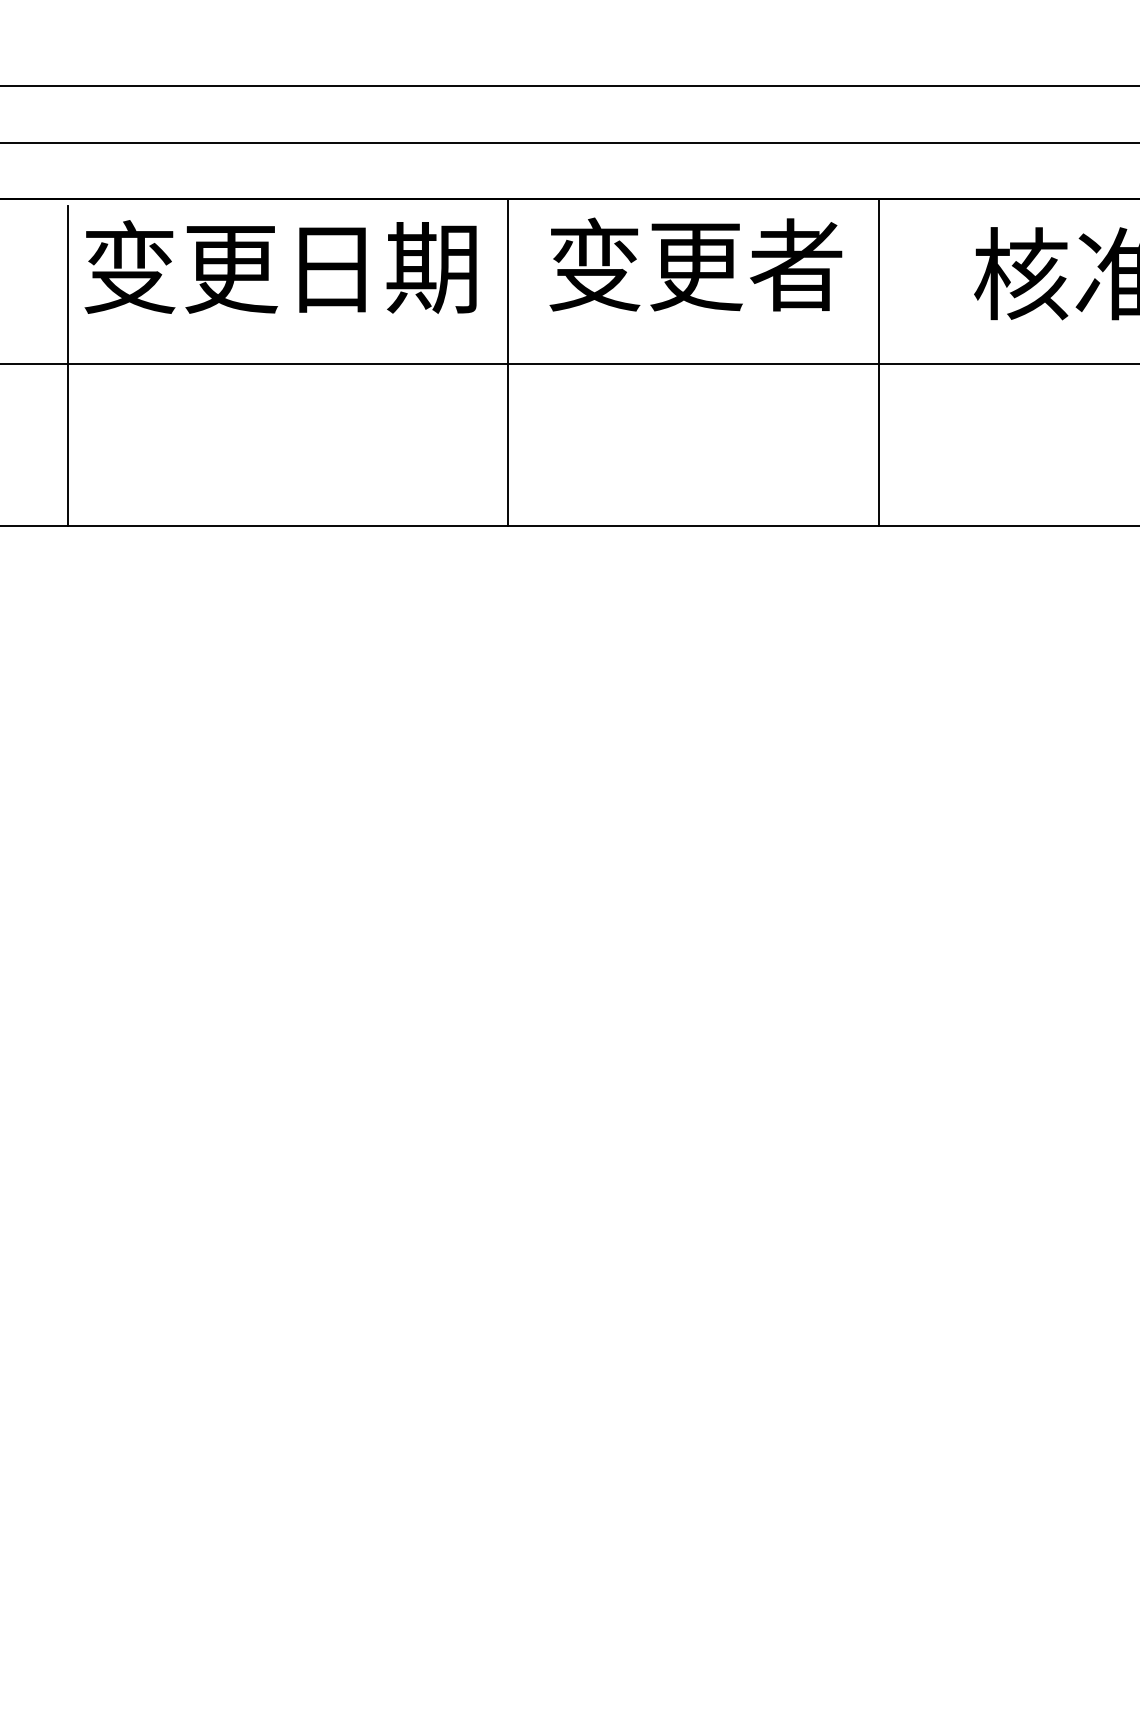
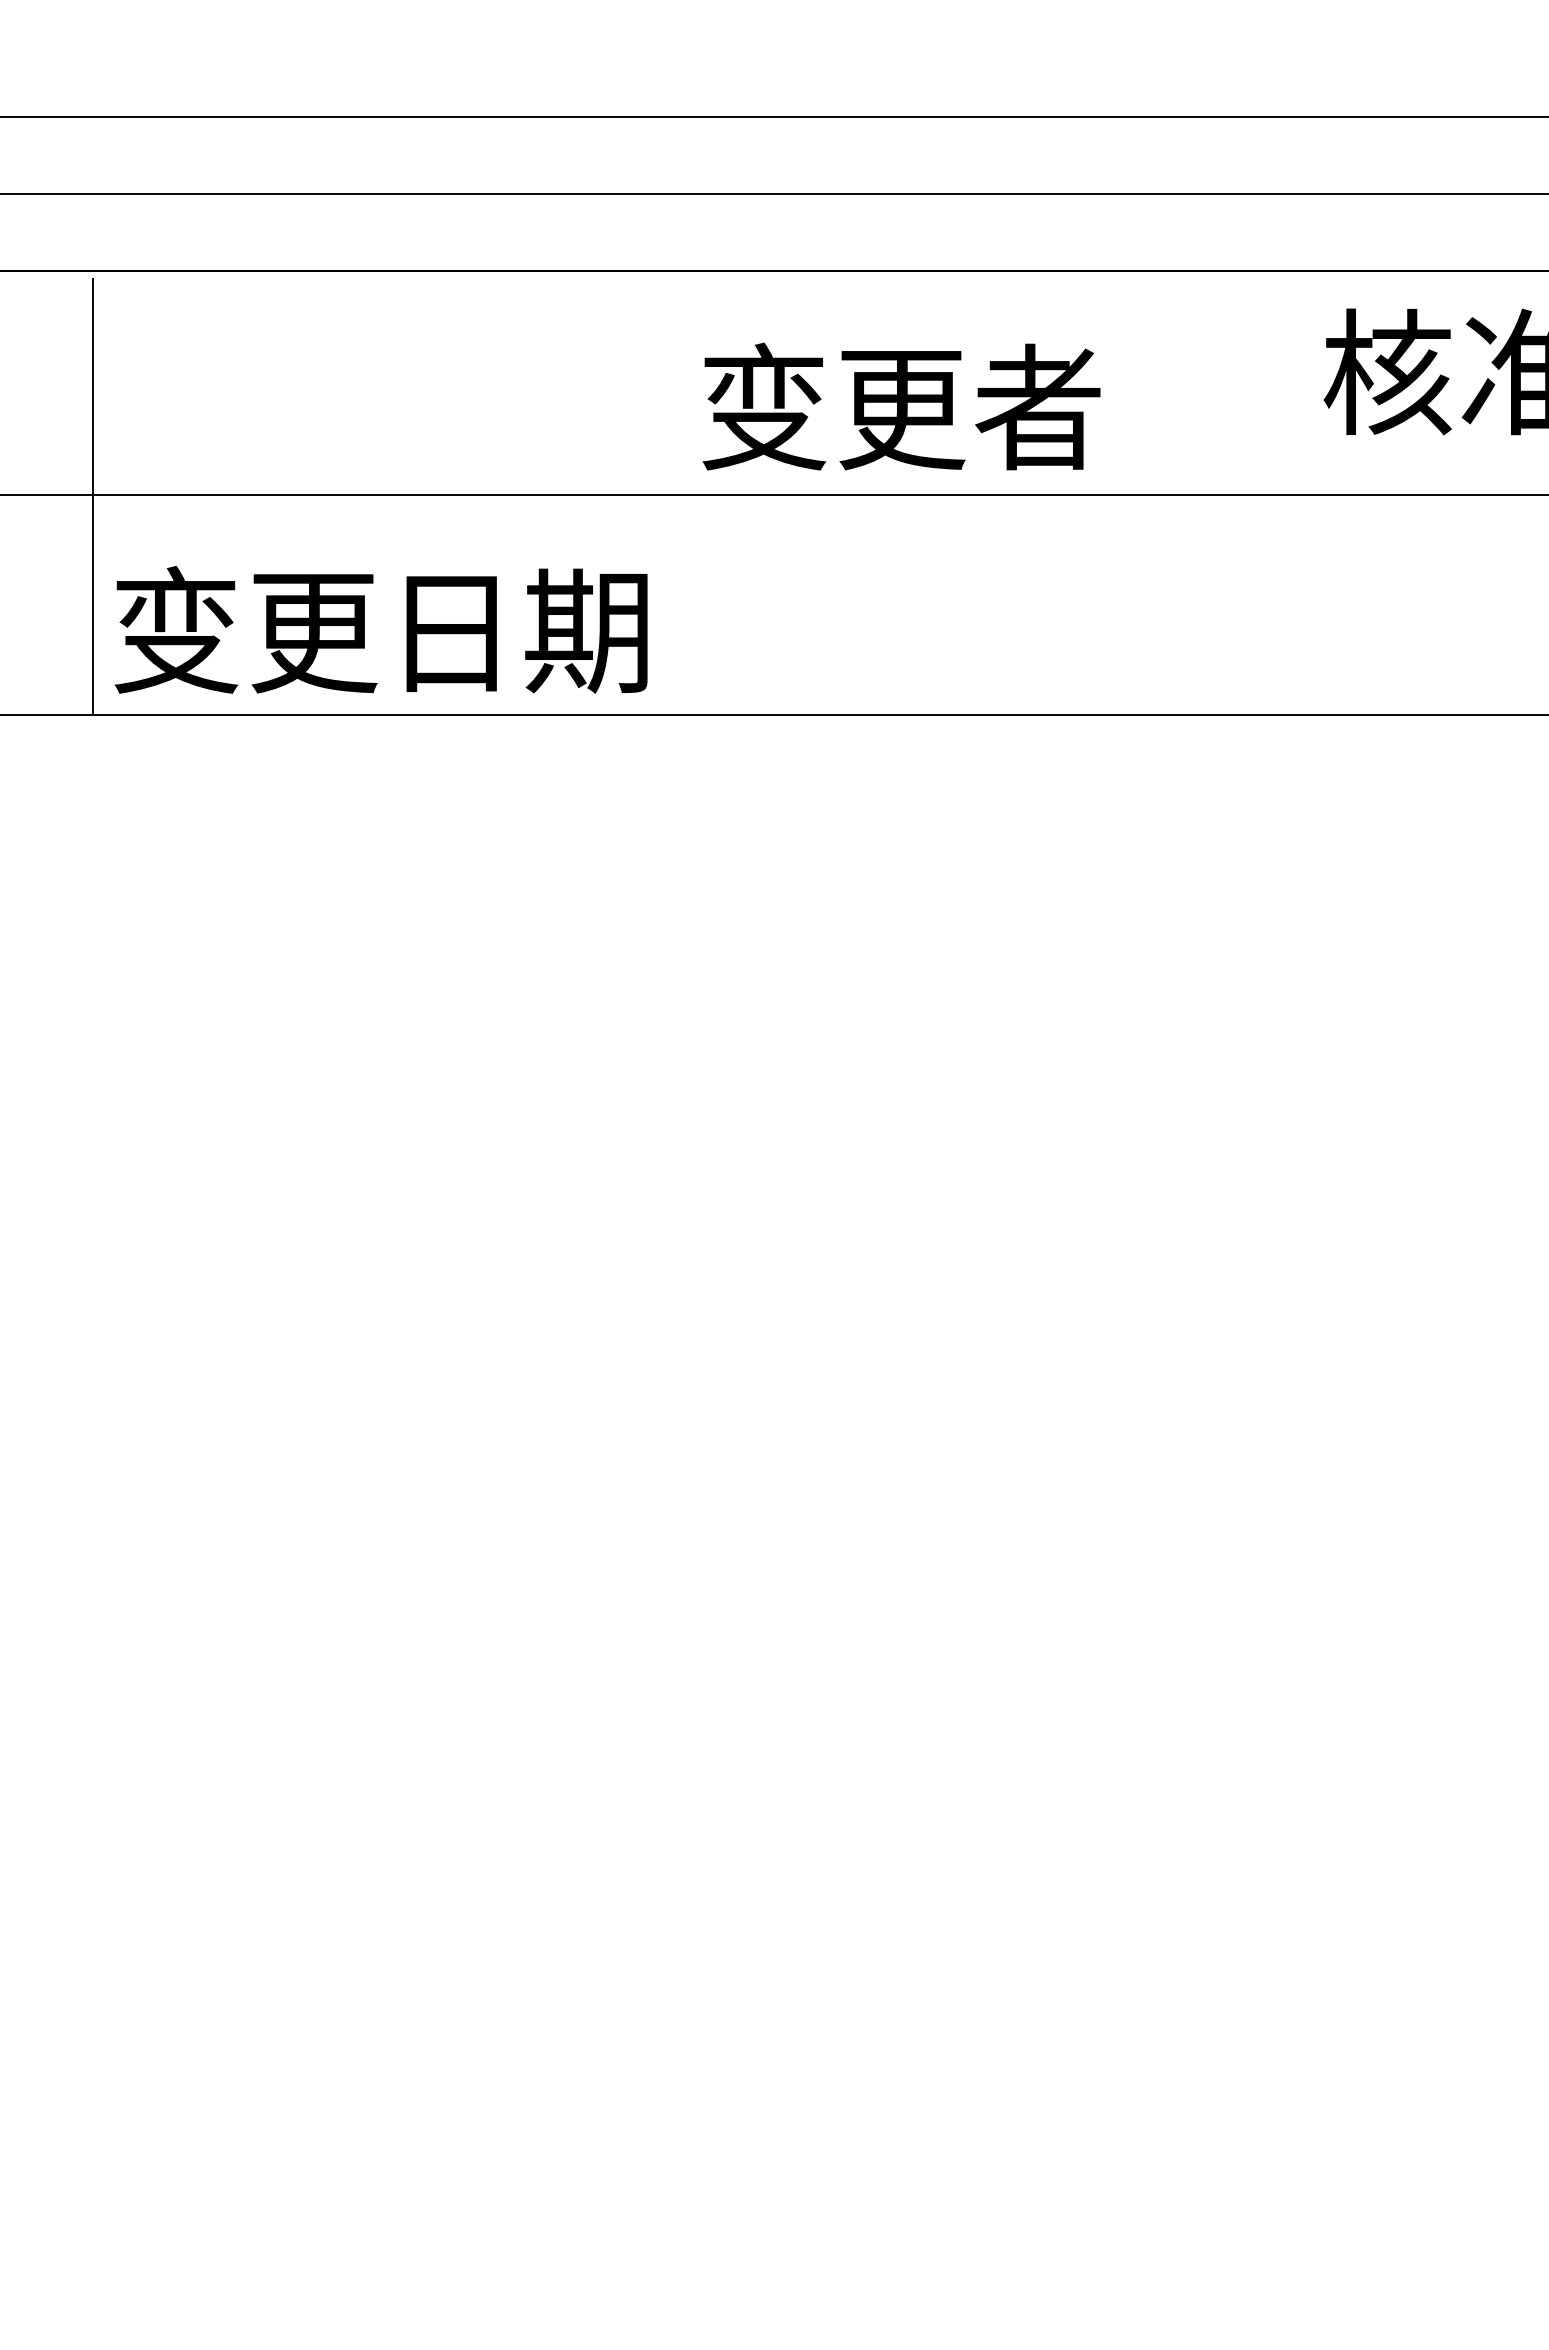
text: (695, 264) -> (901, 406), moved
text: (280, 266) -> (380, 629), moved
line: (507, 362) -> (689, 492), removed
line: (878, 362) -> (1194, 492), removed

